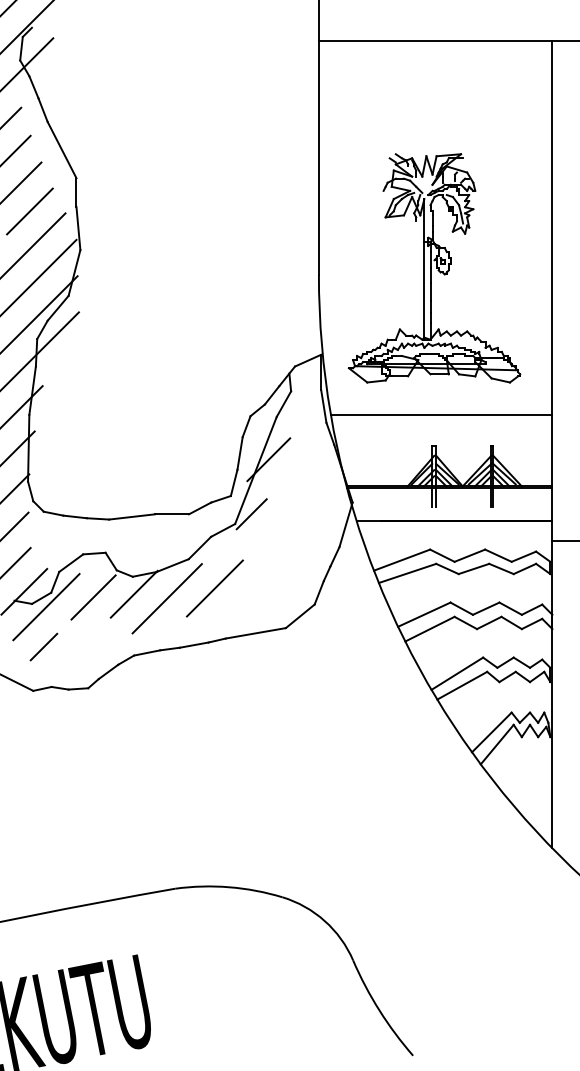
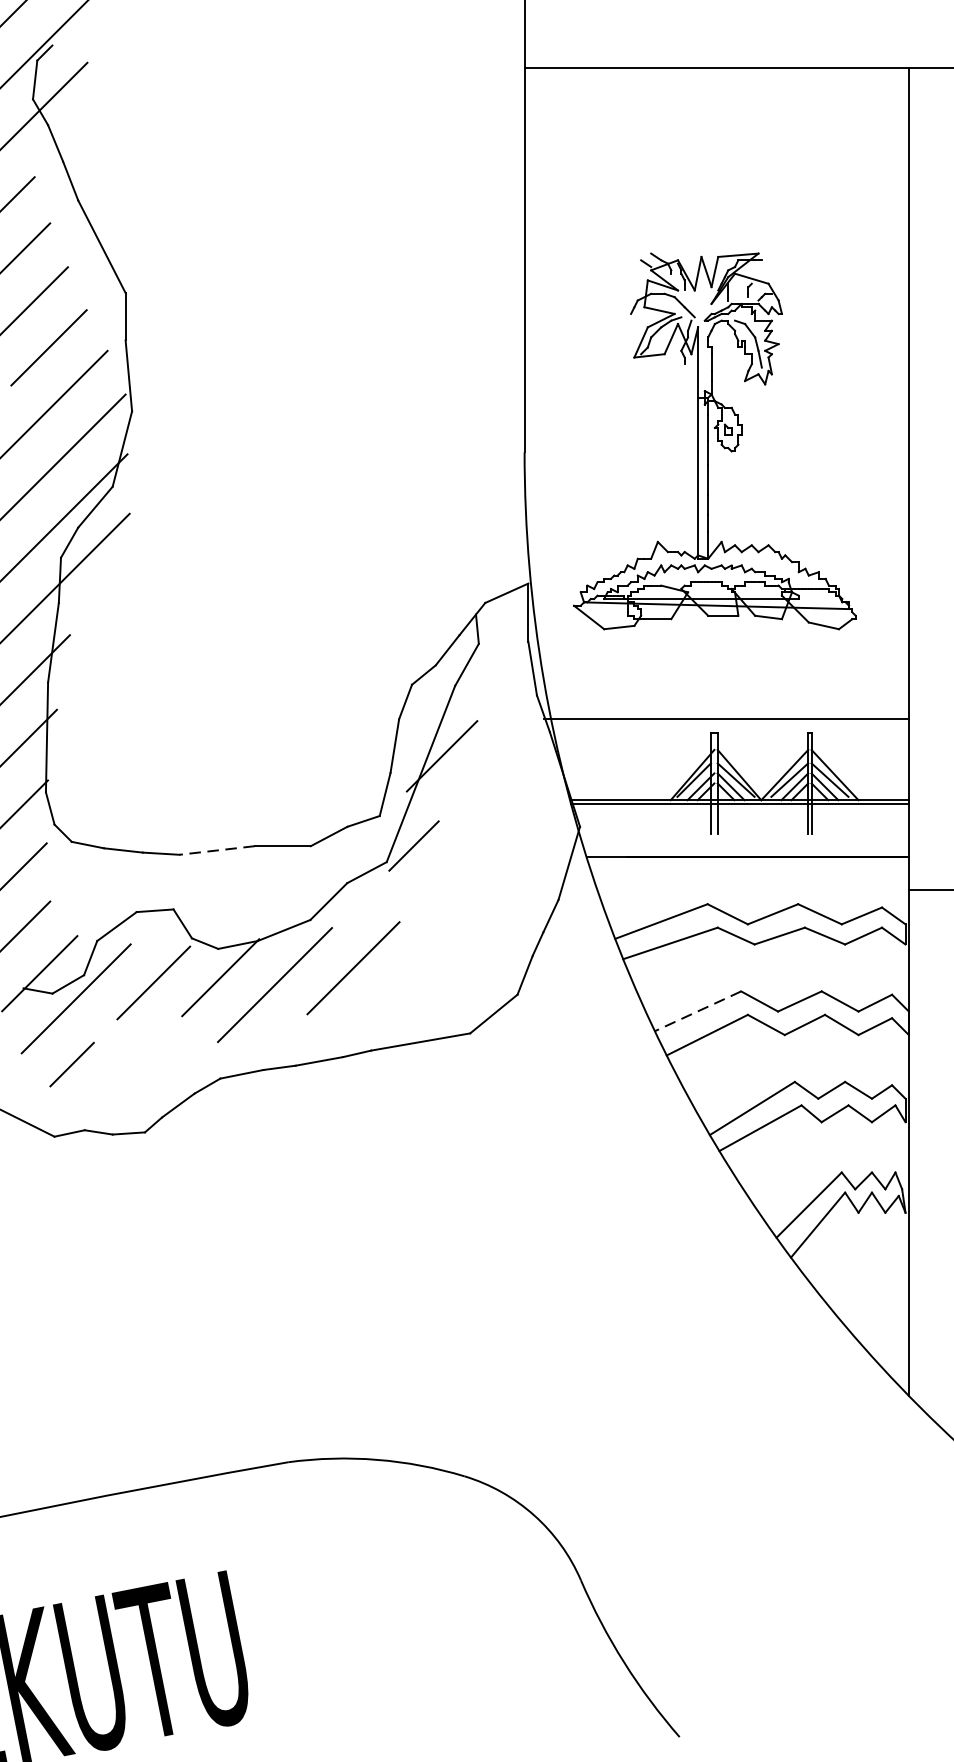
line: (441, 415) -> (726, 719), moved
line: (131, 517) -> (216, 851), solid -> dashed
line: (424, 614) -> (698, 1011), solid -> dashed

